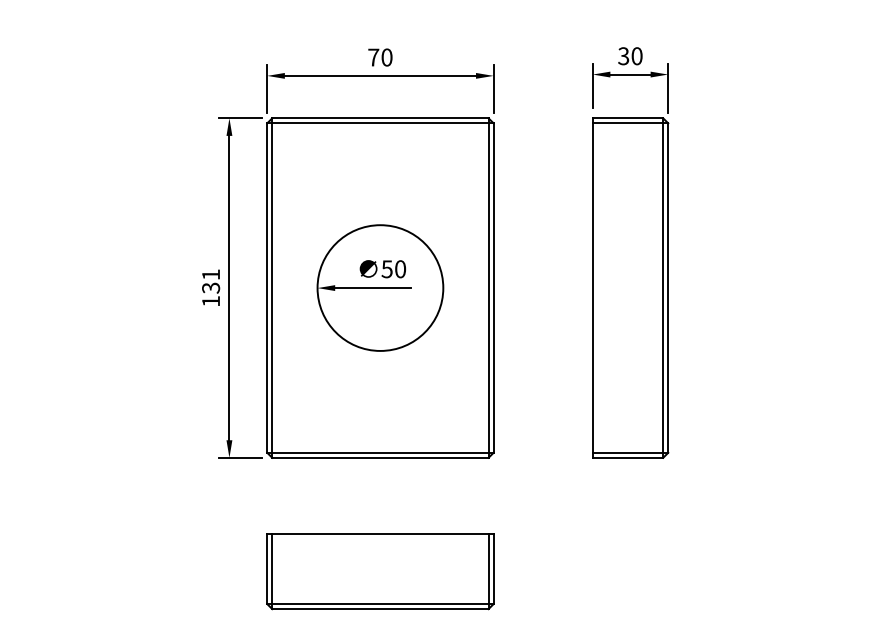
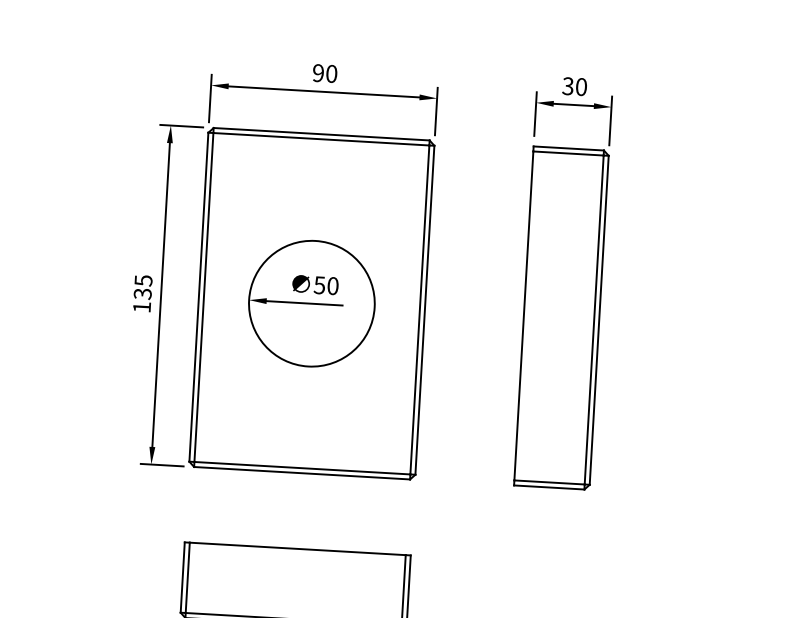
text: (373, 57) -> (318, 73), 70 -> 90
text: (211, 274) -> (144, 280), 131 -> 135

